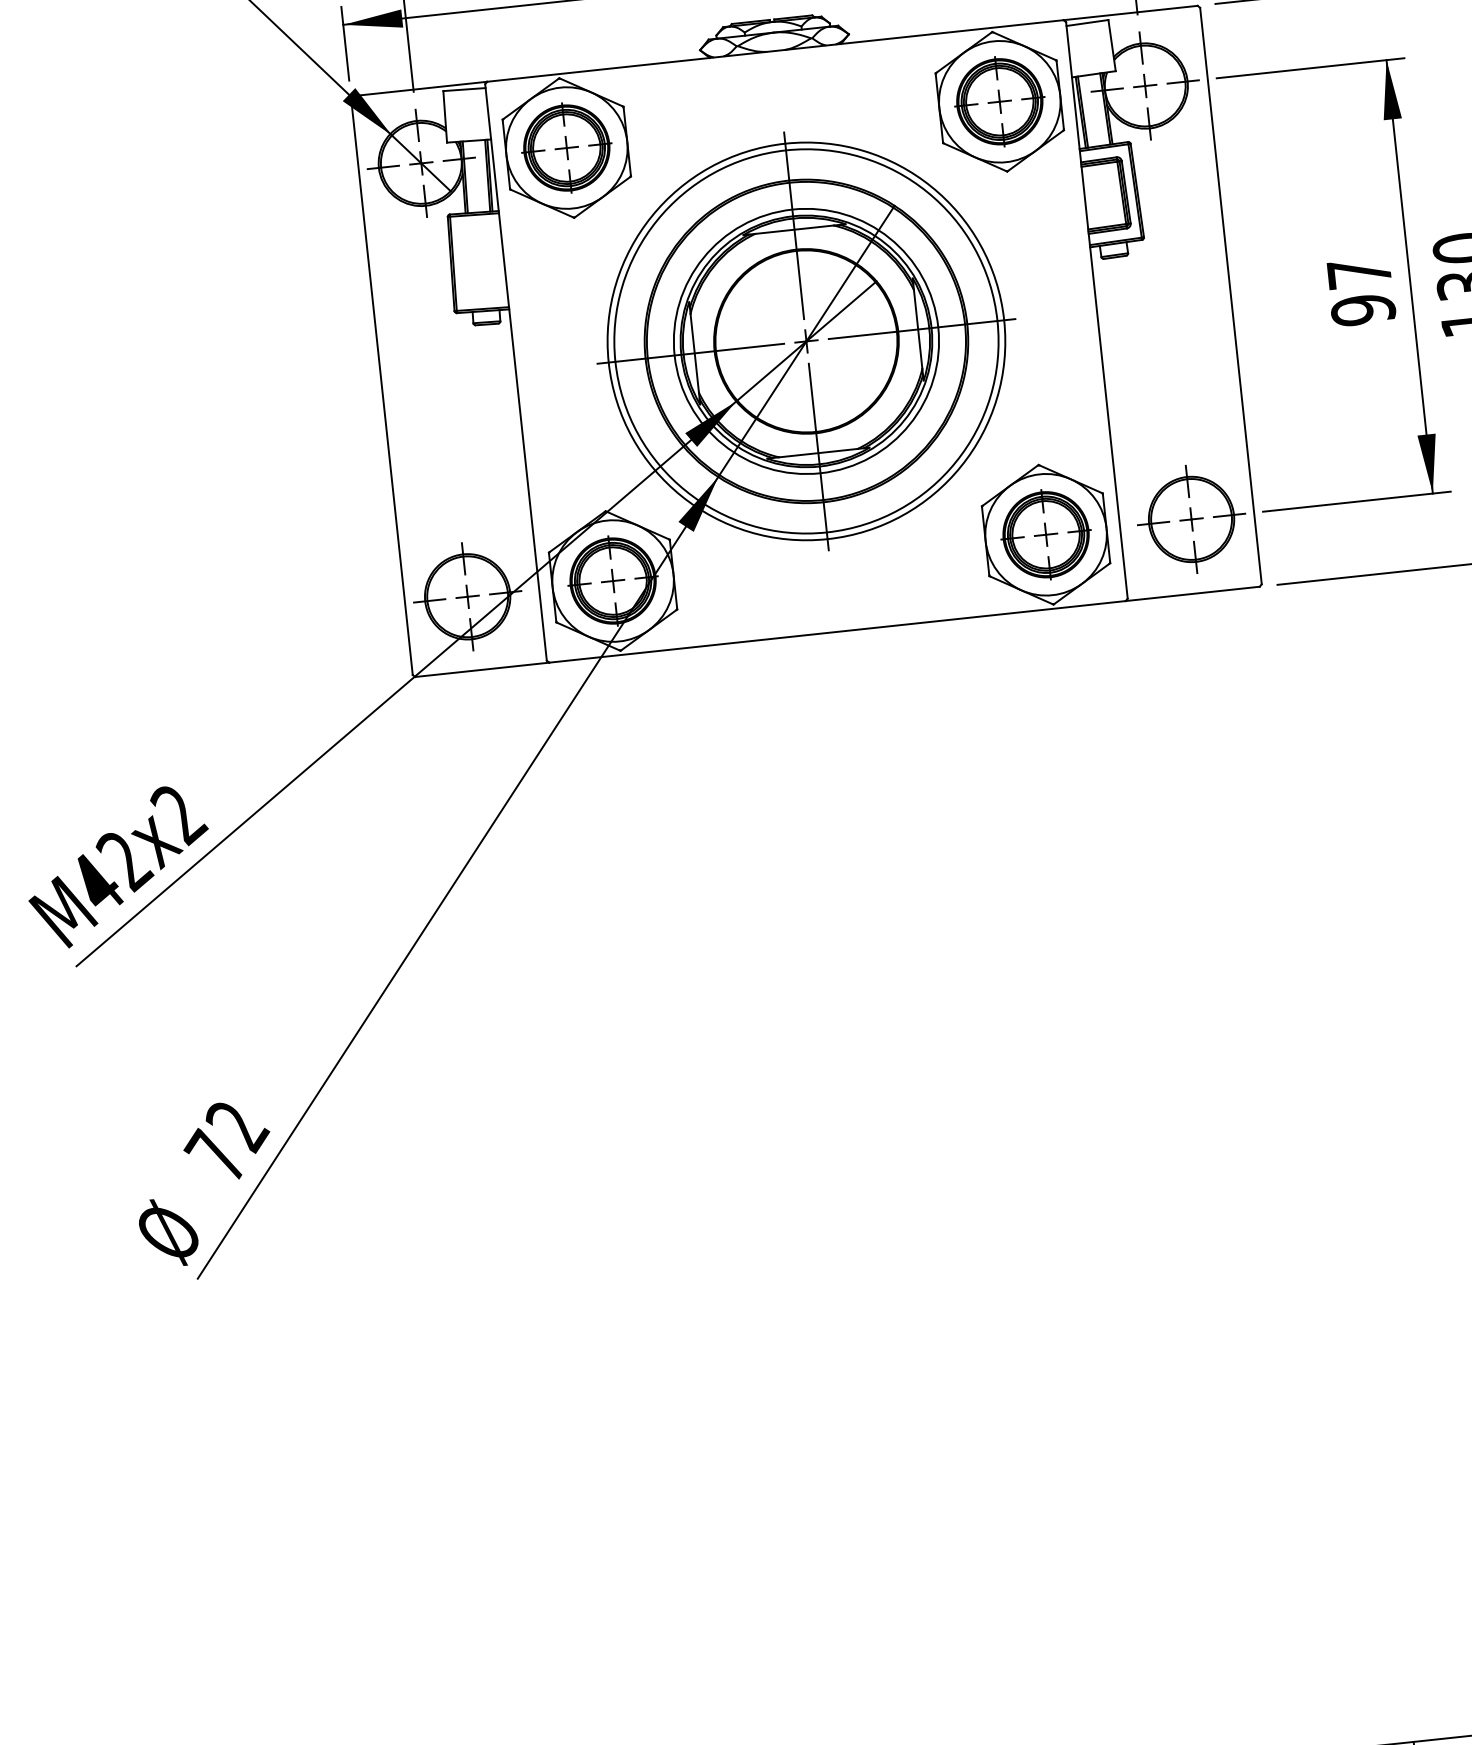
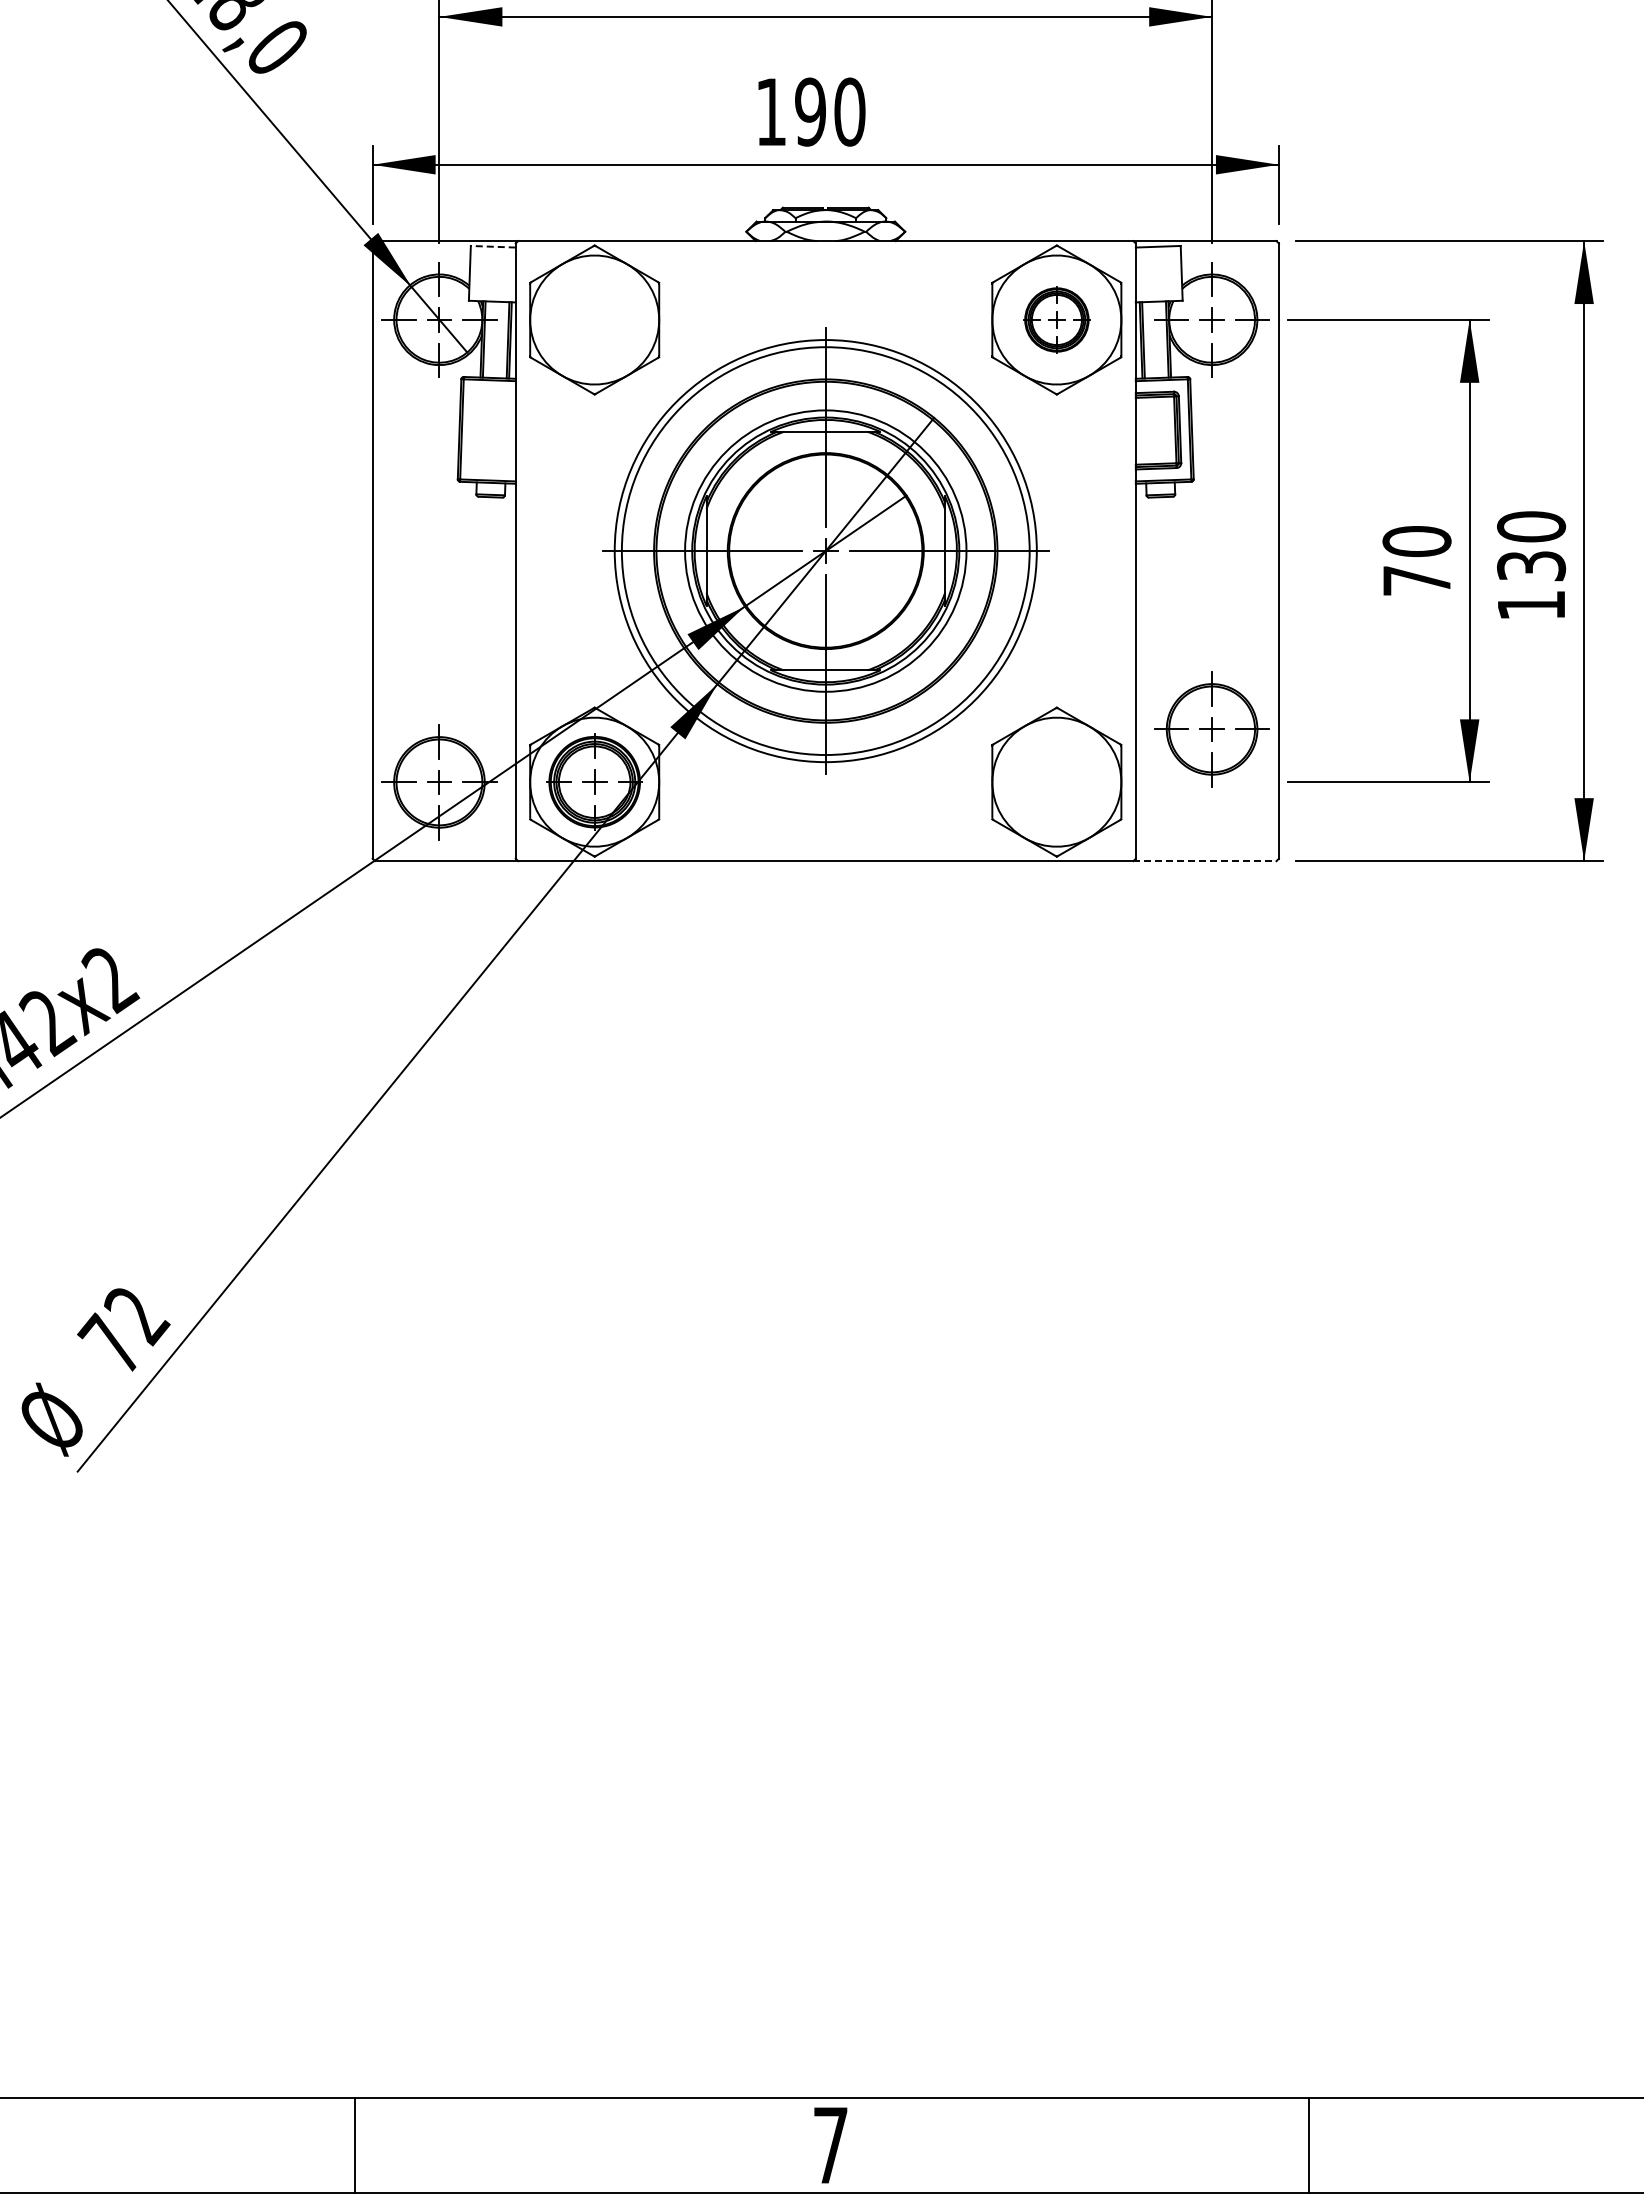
line: (463, 89) -> (492, 246), solid -> dashed
part: (999, 101) -> (1056, 319), size x0.7
part: (566, 147) -> (594, 319), removed
text: (1360, 292) -> (1416, 561), 97 -> 70
part: (1190, 519) -> (1211, 729), moved
part: (1045, 534) -> (1056, 781), removed
line: (1192, 594) -> (1204, 861), solid -> dashed

